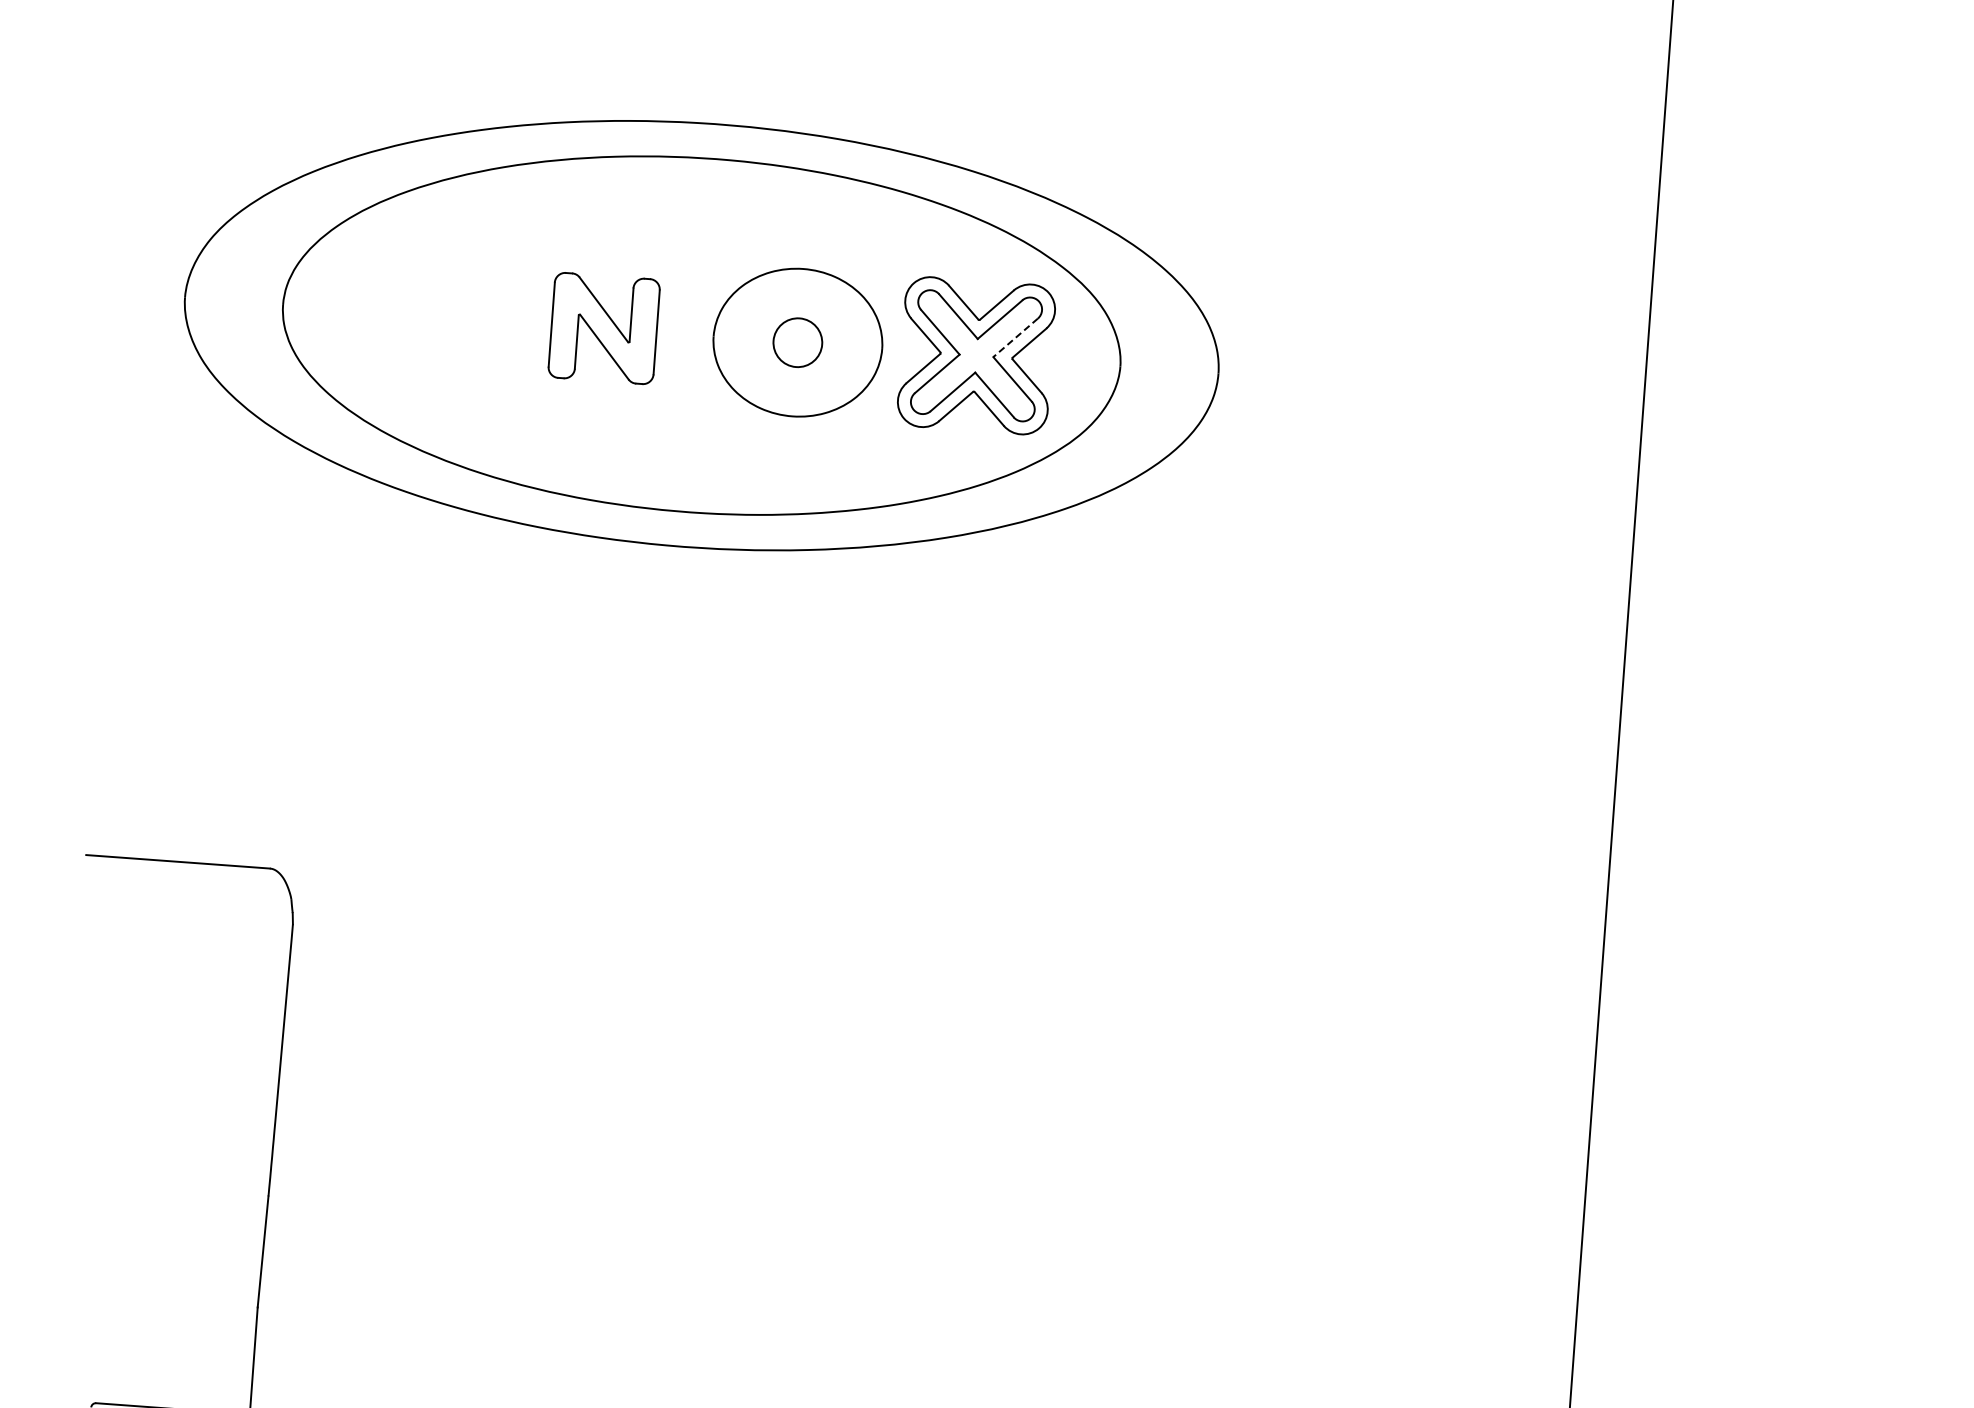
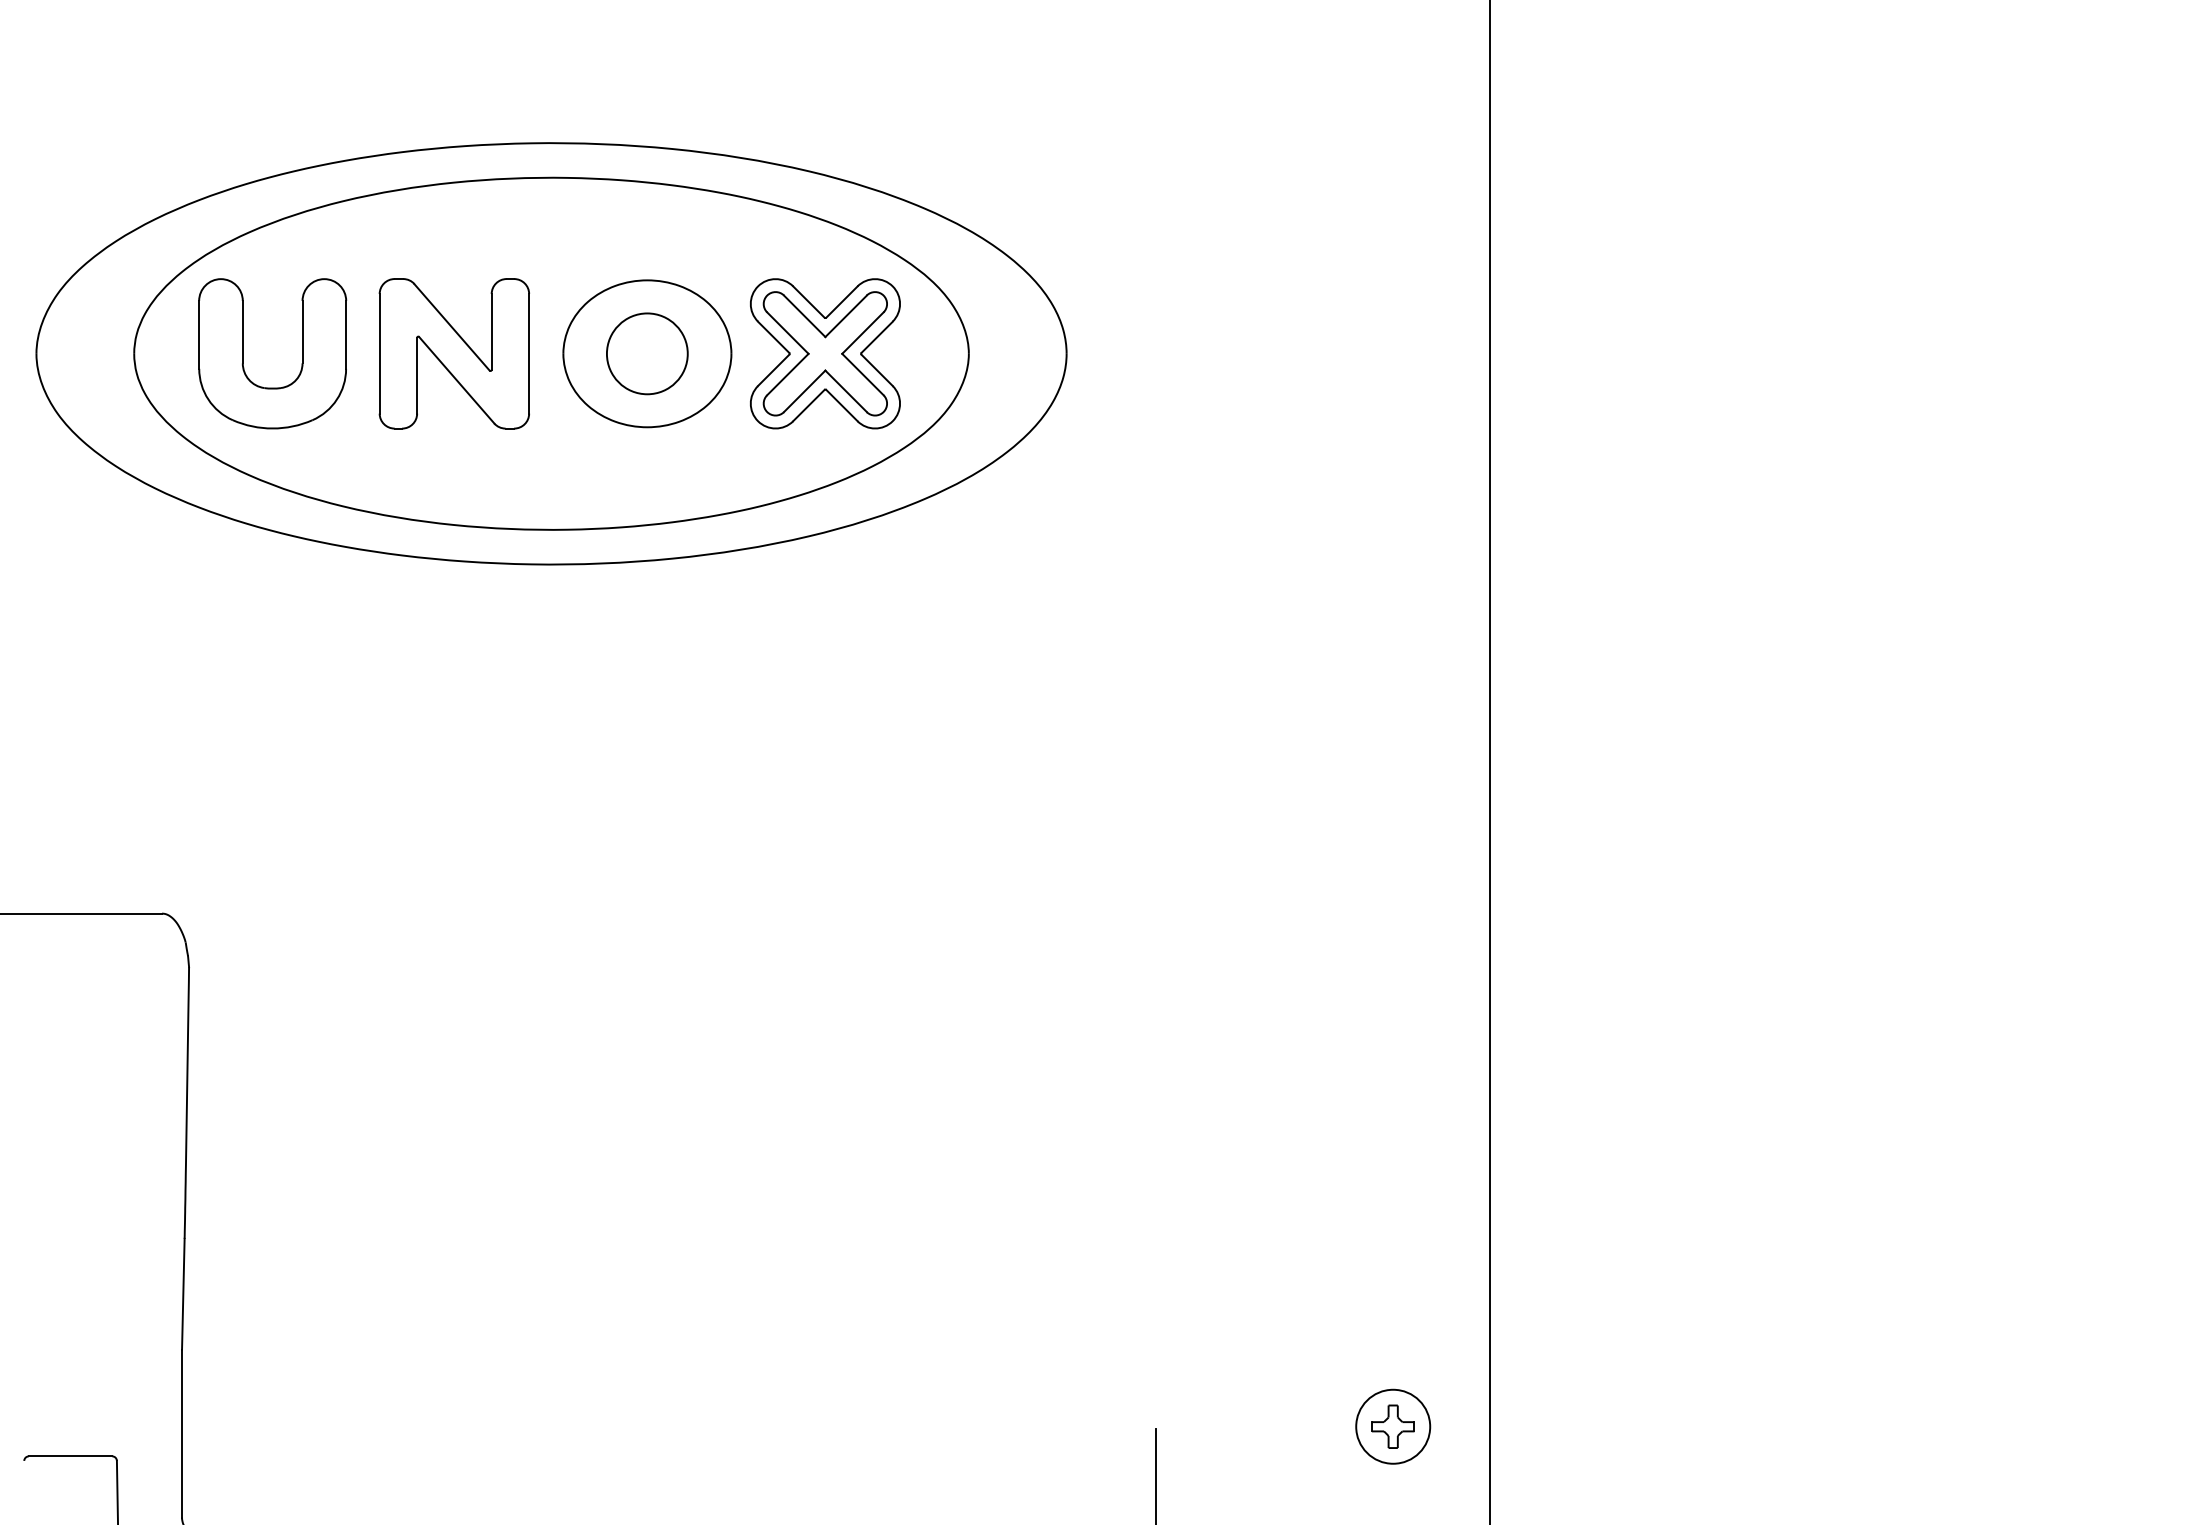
part: (392, 312) -> (243, 353), added
part: (603, 328) -> (453, 353), size x1.43
line: (1015, 338) -> (862, 333), dashed -> solid
circle: (797, 342) -> (646, 353), size x1.67

